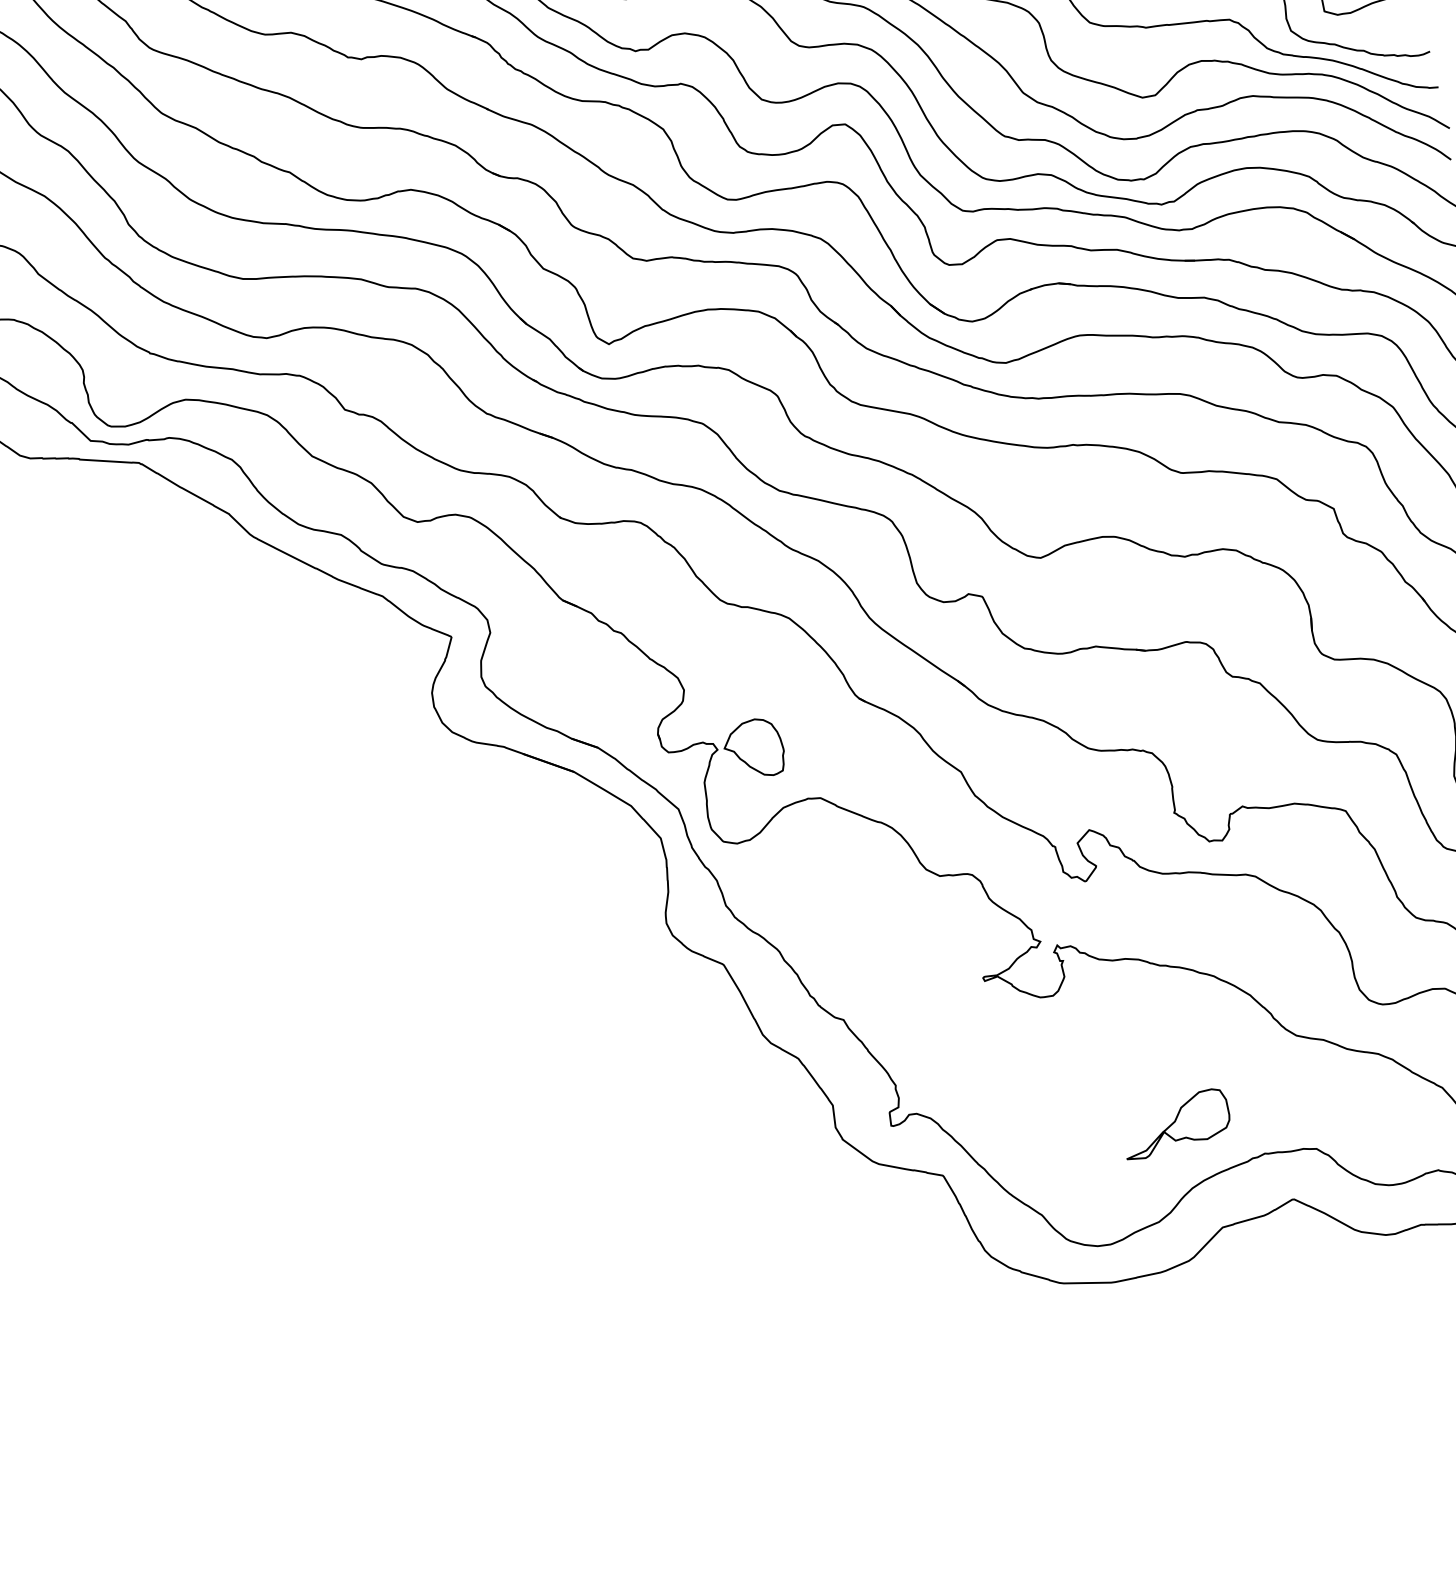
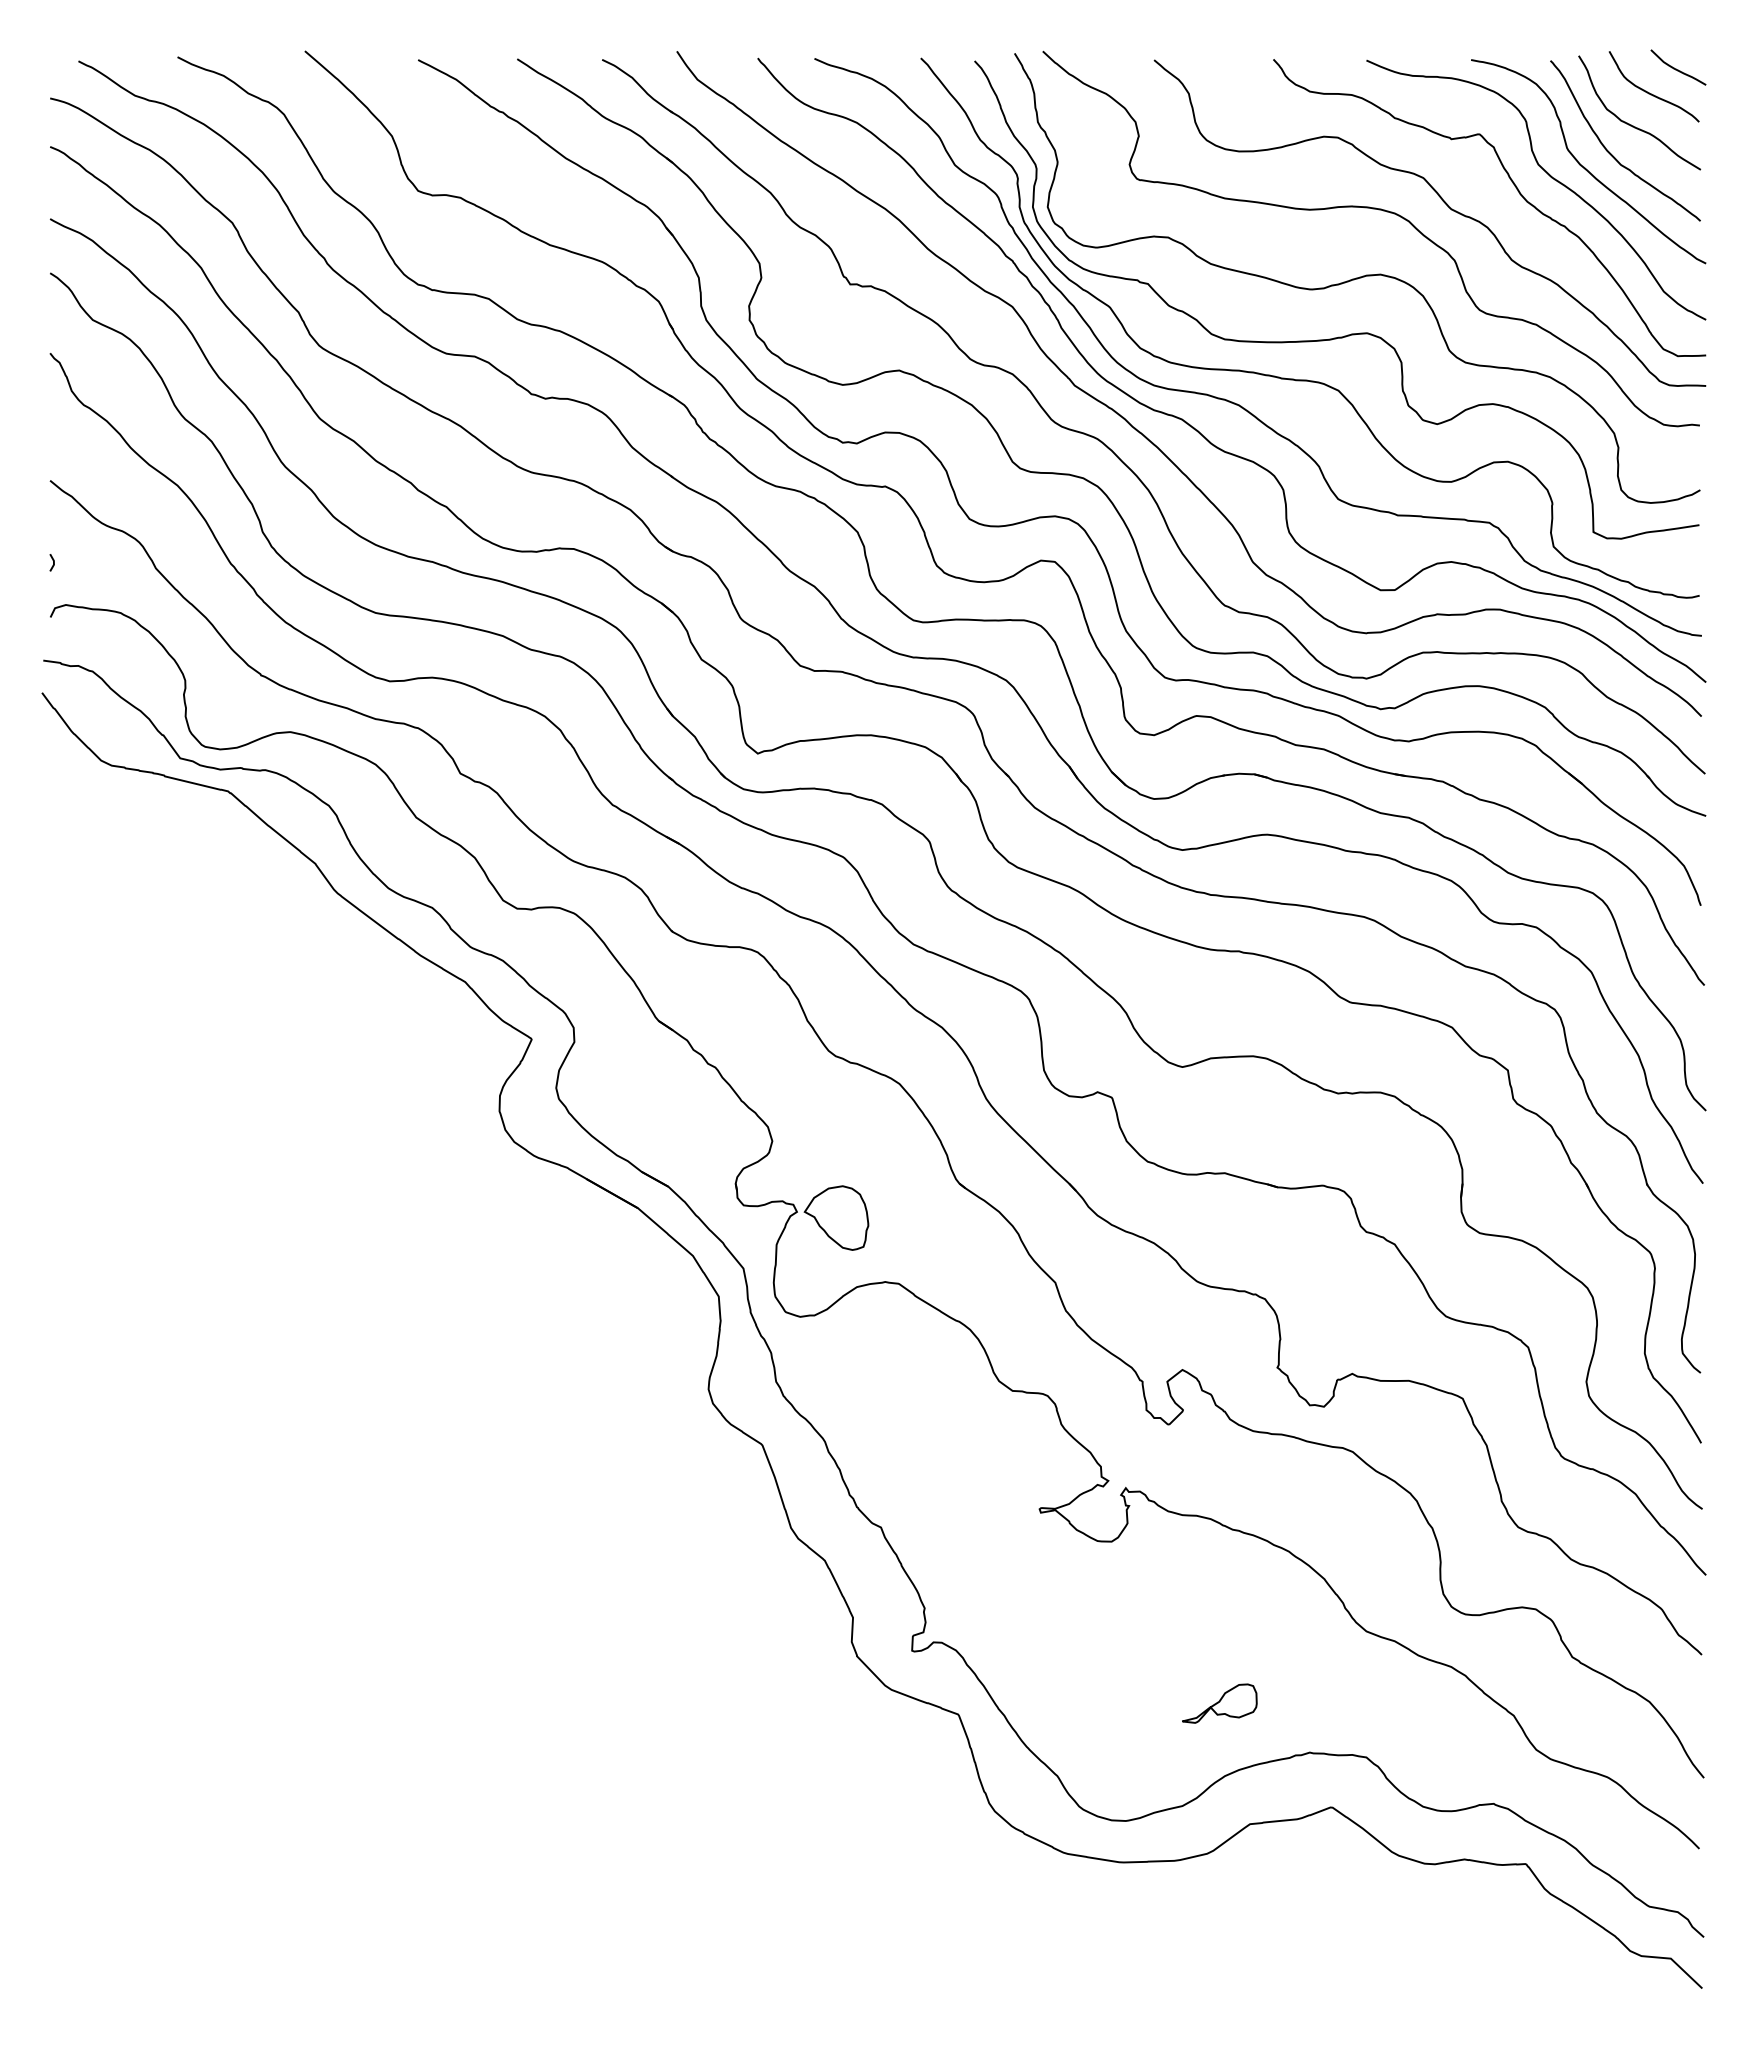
part: (1175, 1123) -> (1219, 1703), size x0.62

